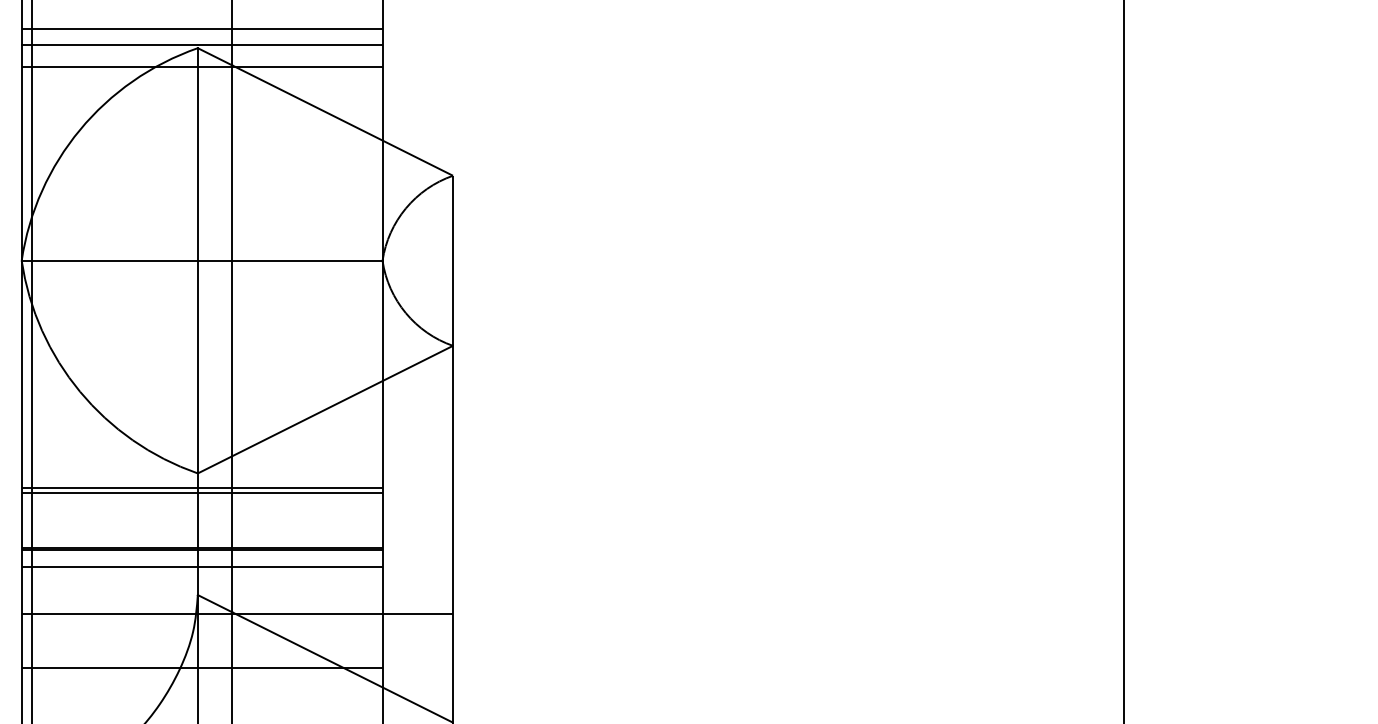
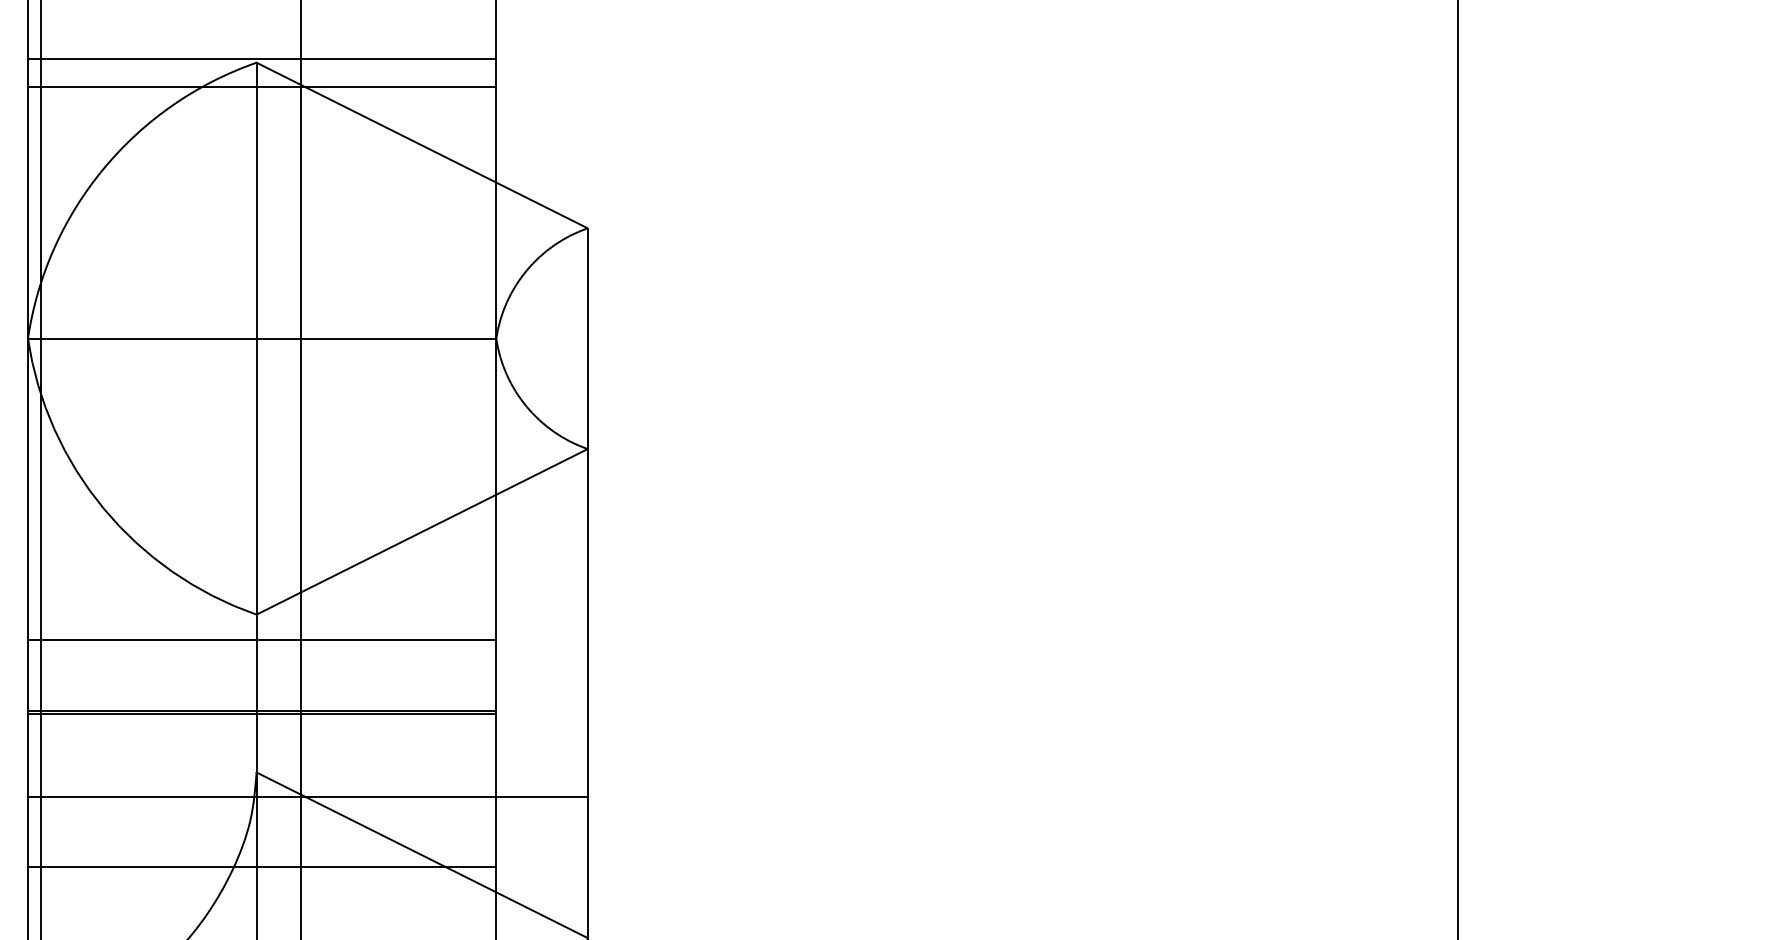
line: (201, 29) -> (261, 38), removed
line: (201, 487) -> (261, 632), removed
line: (201, 567) -> (261, 736), removed

